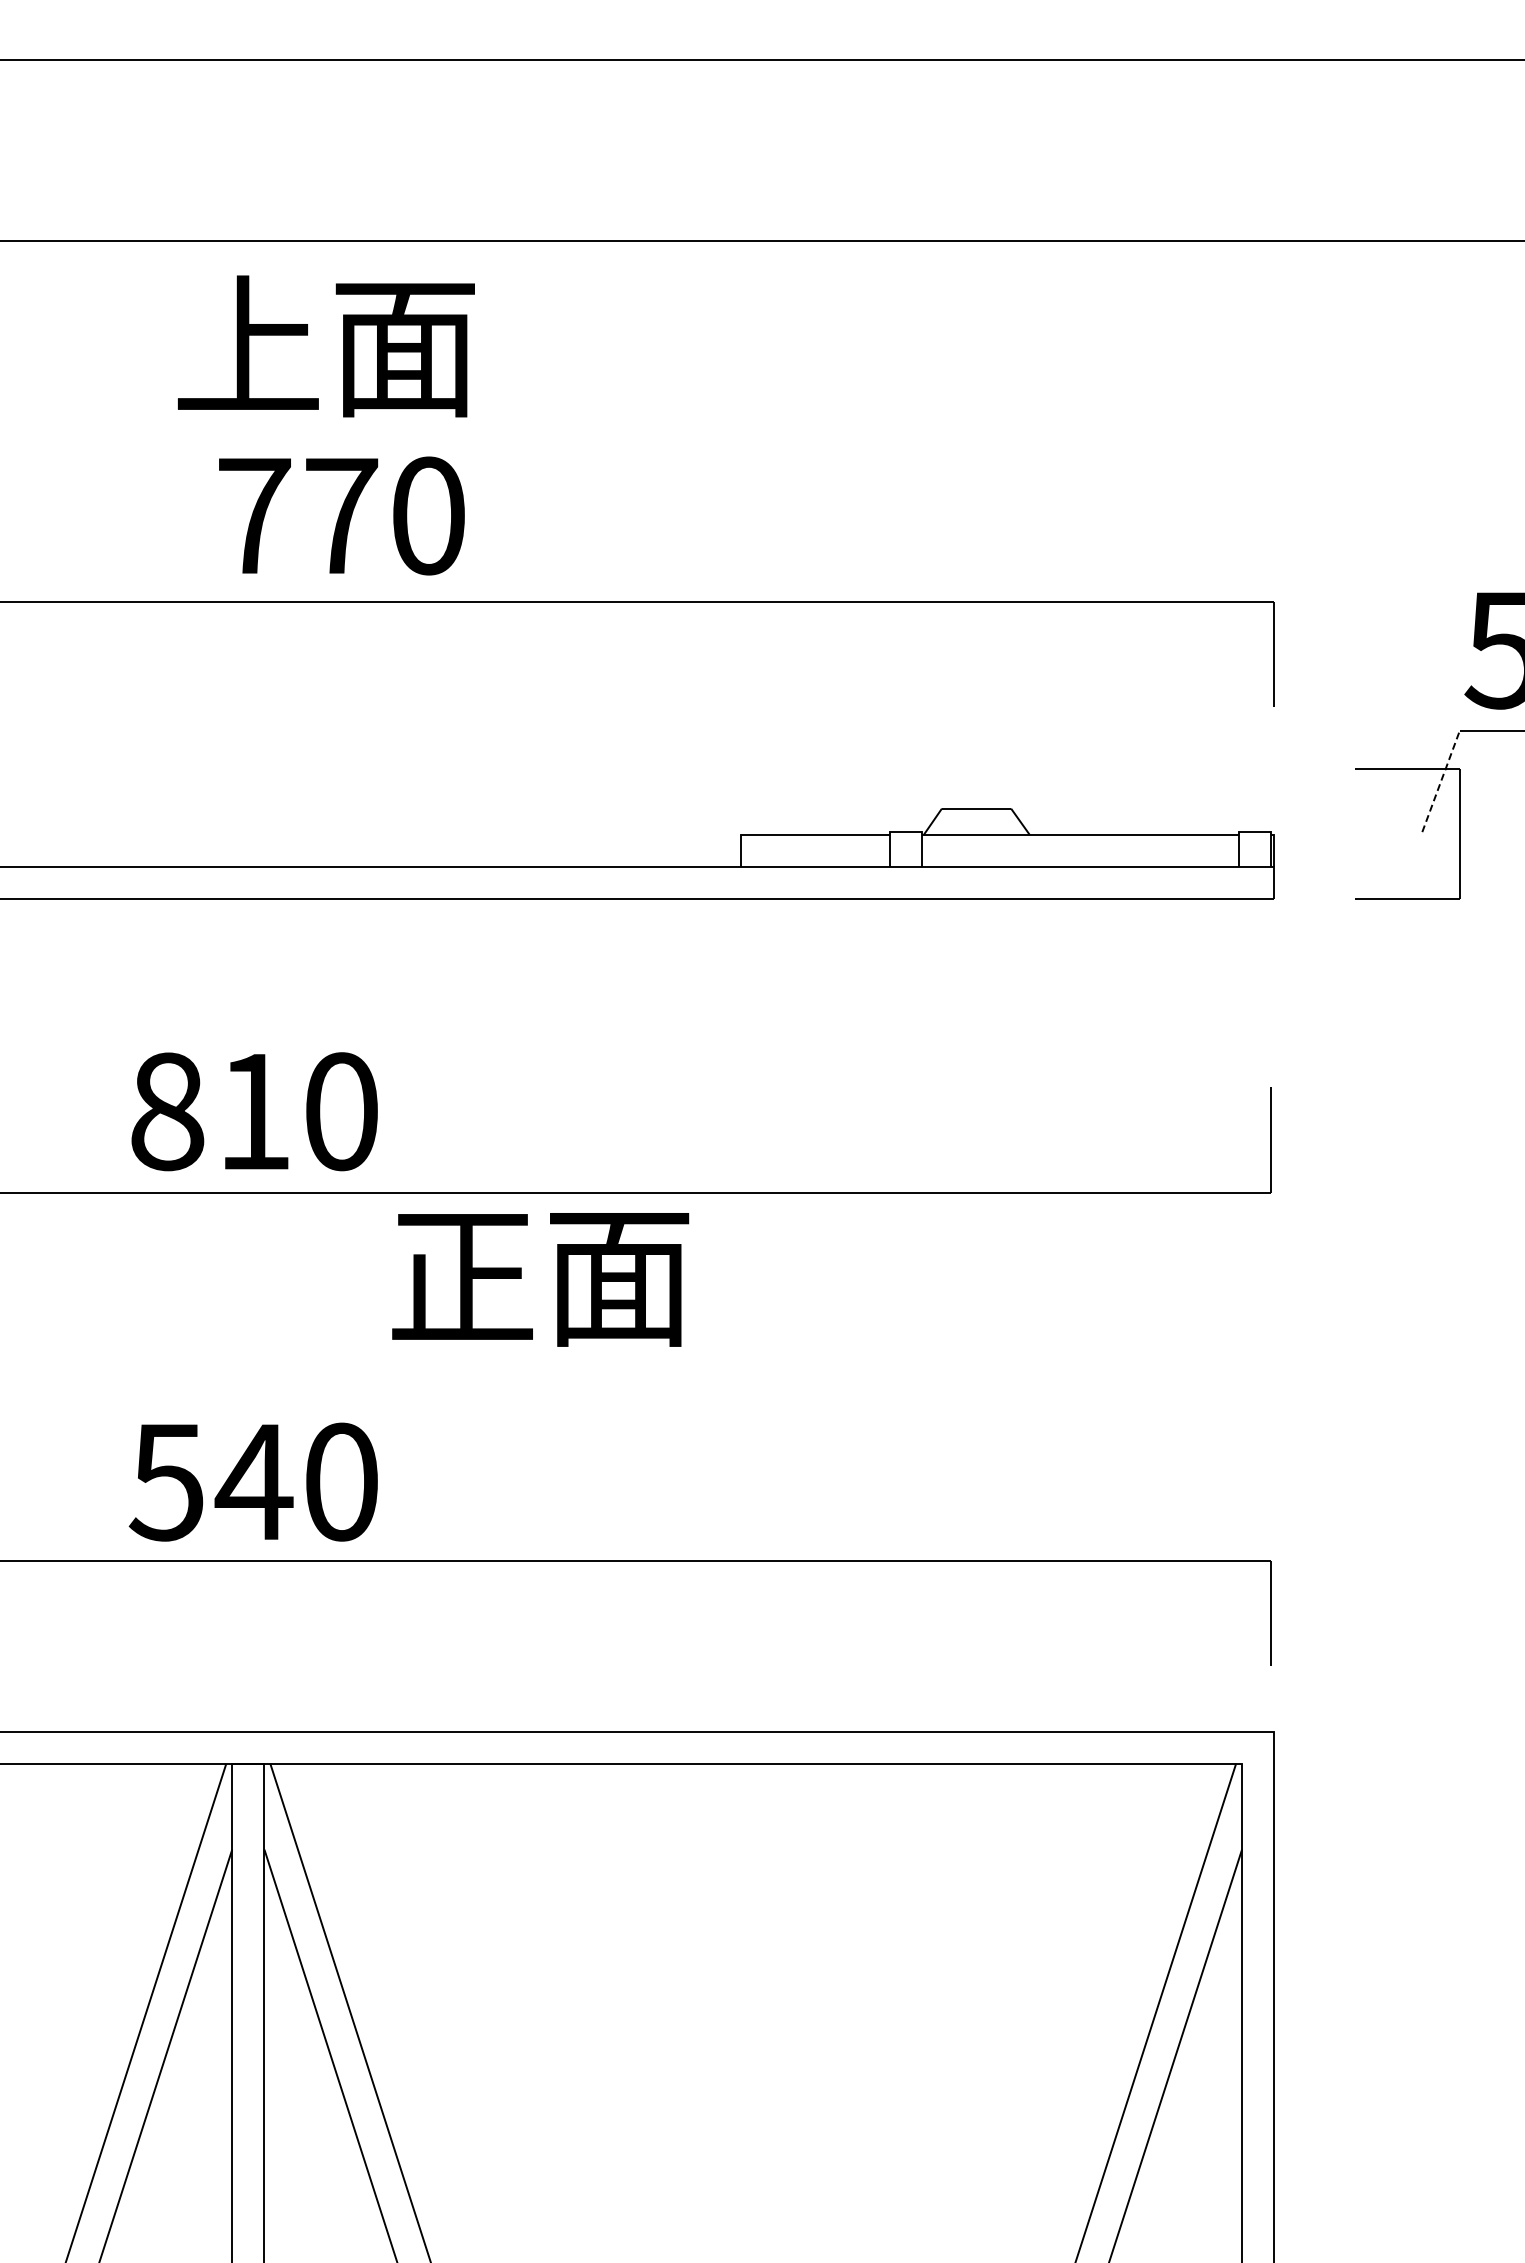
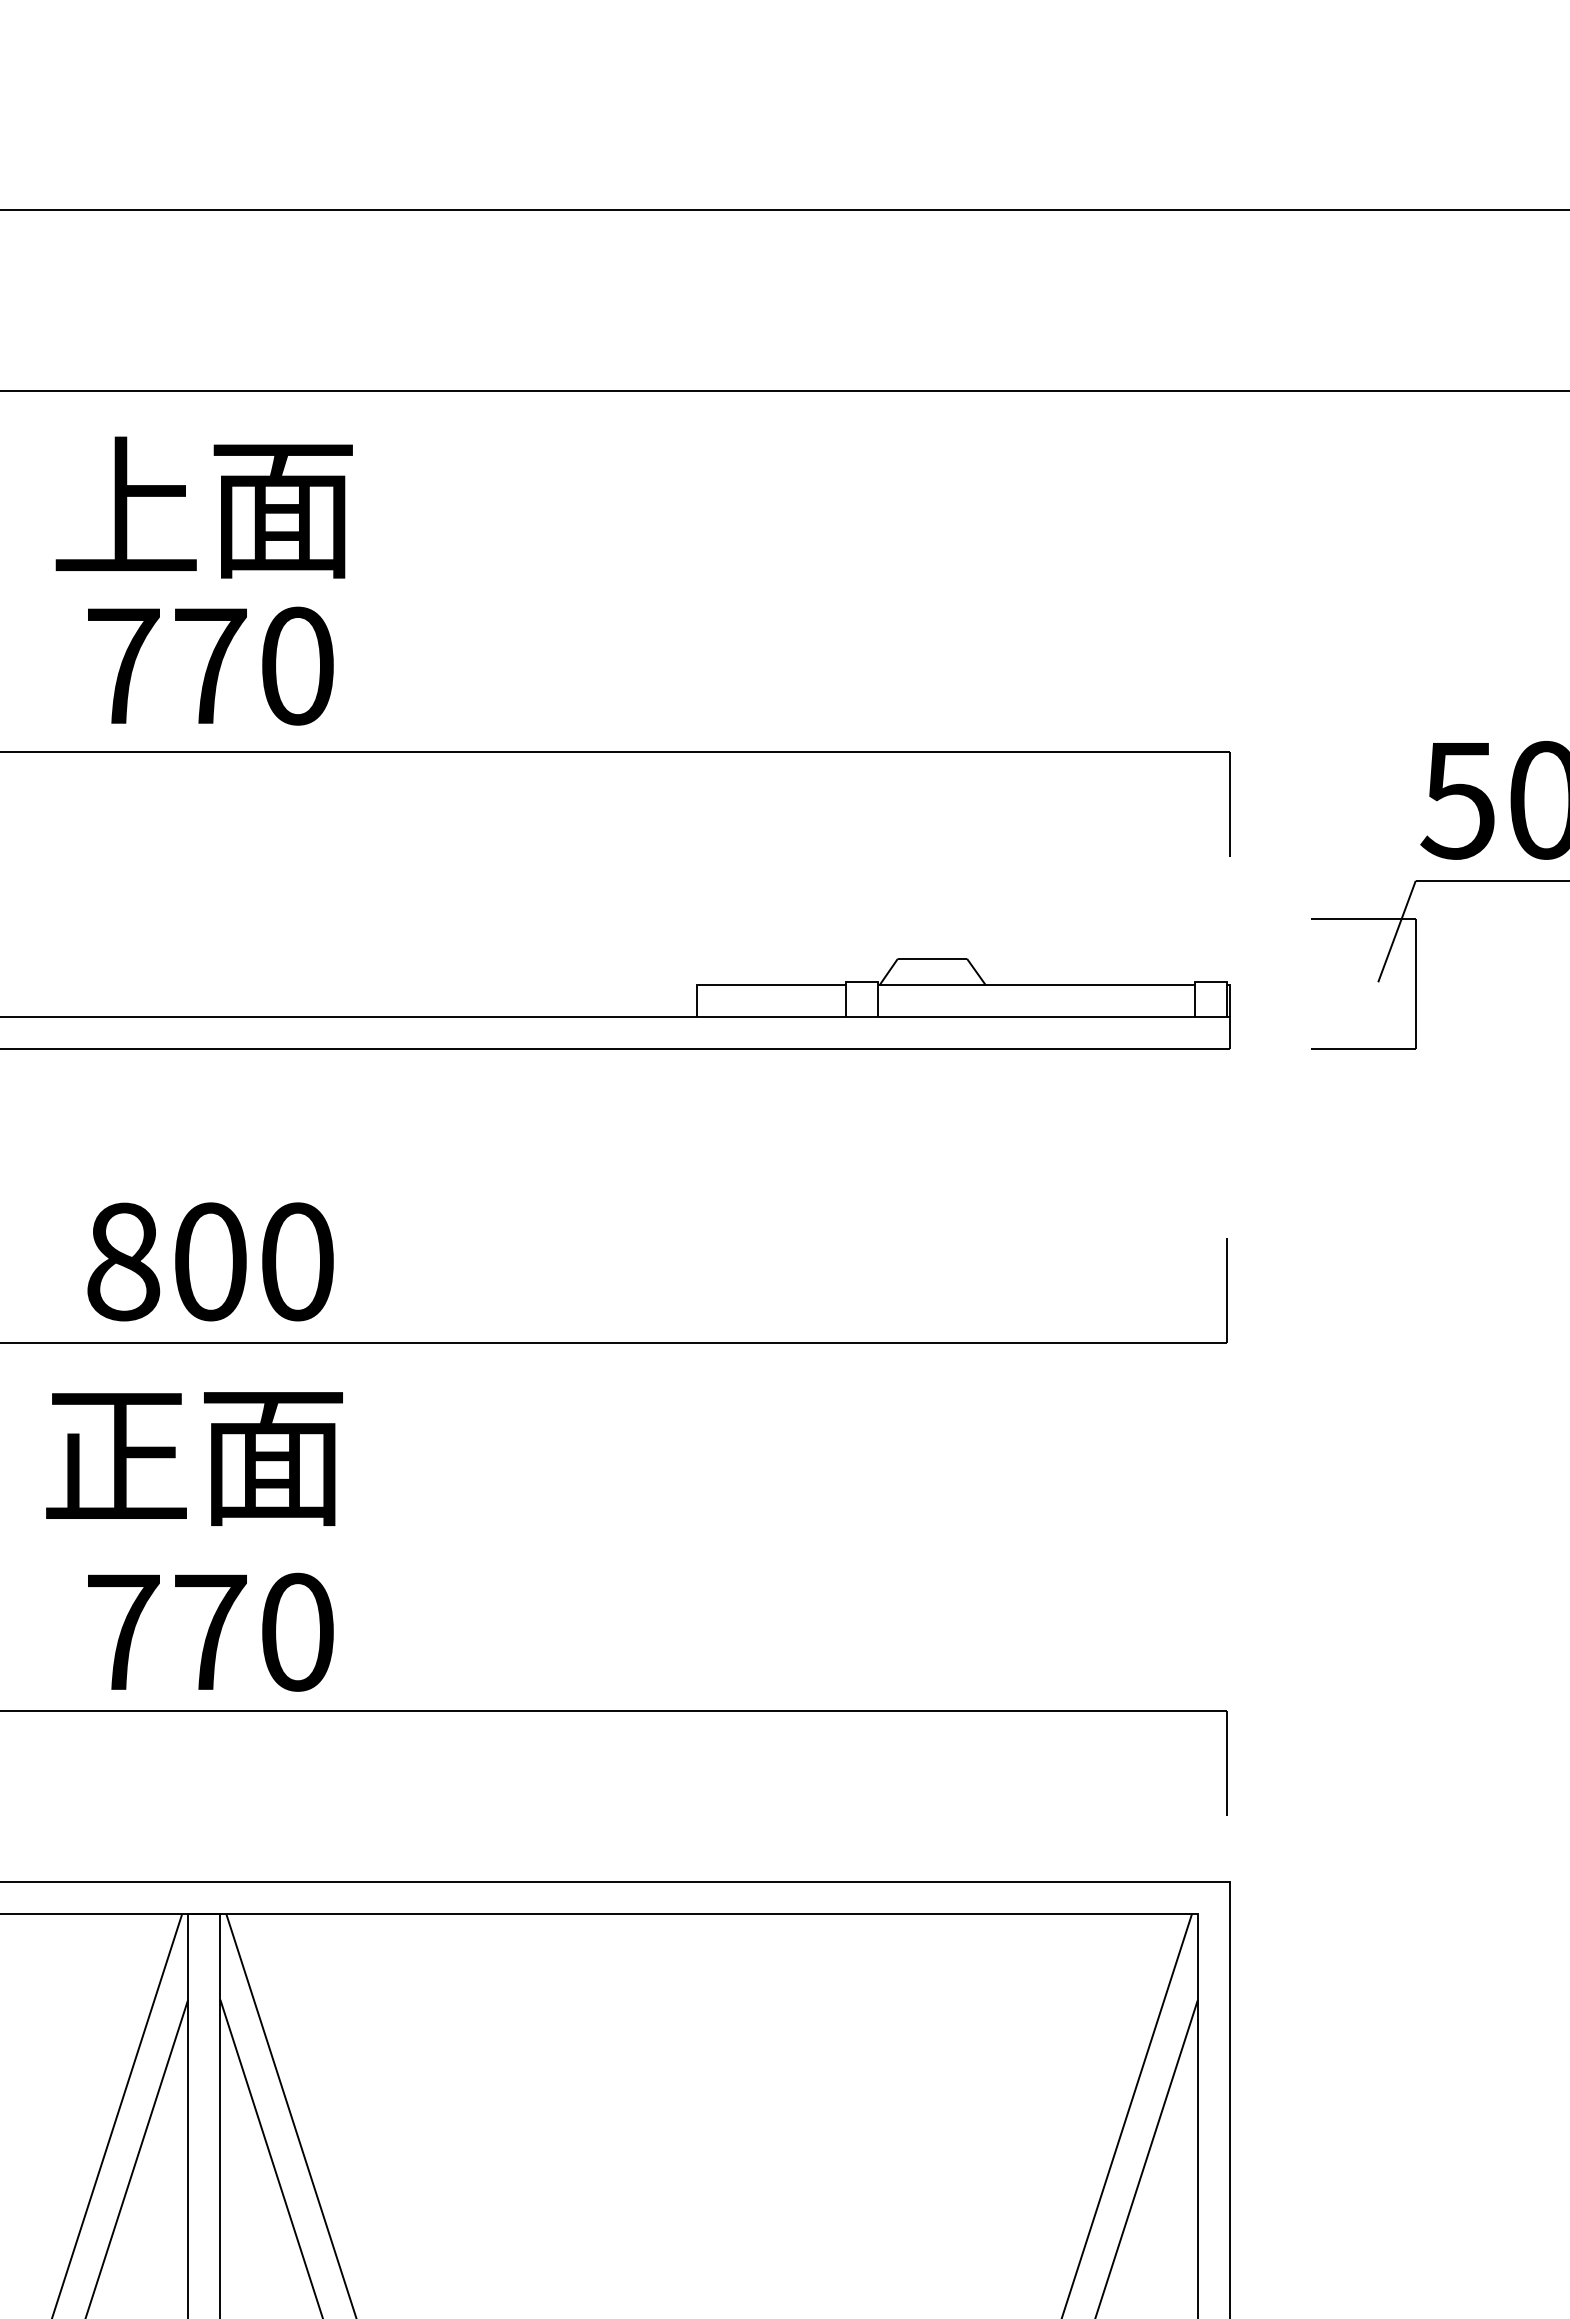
text: (325, 346) -> (203, 507), moved
text: (341, 515) -> (210, 665), moved
line: (1441, 781) -> (1397, 931), dashed -> solid
text: (254, 1111) -> (210, 1261), 810 -> 800
text: (540, 1279) -> (194, 1458), moved
text: (210, 1482) -> (166, 1632), 540 -> 770

